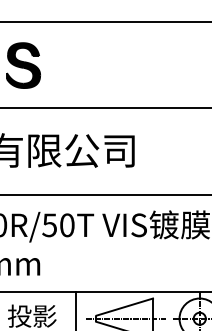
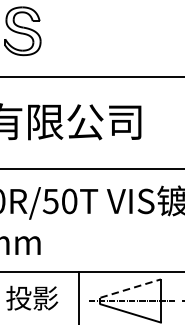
fill: (23, 65) -> (22, 31), removed
line: (124, 307) -> (130, 288), solid -> dashed

